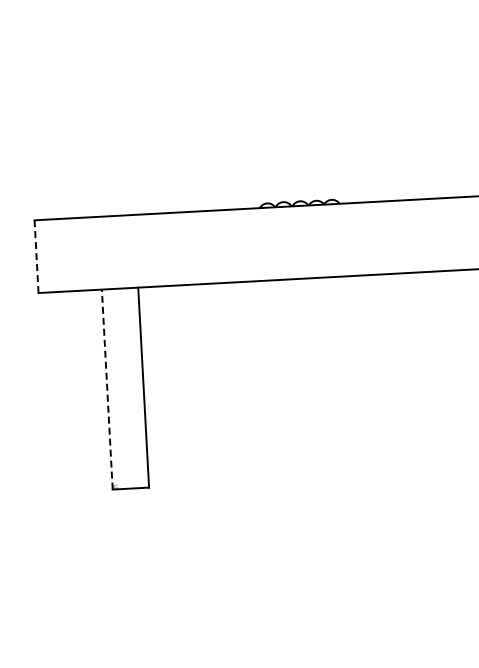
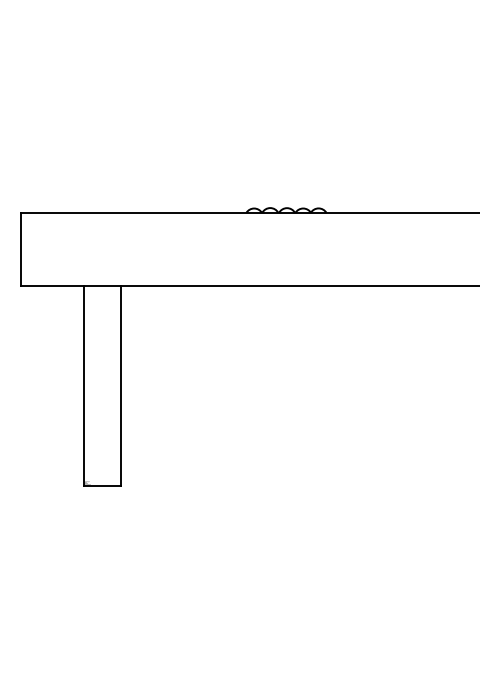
line: (36, 255) -> (20, 248), dashed -> solid
line: (107, 389) -> (84, 385), dashed -> solid

